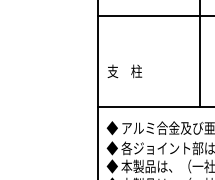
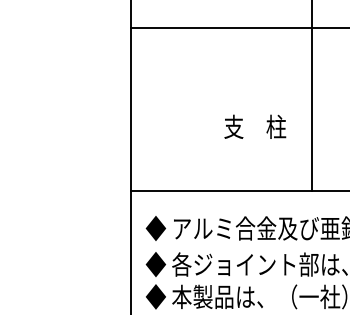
text: (124, 71) -> (254, 127), moved

